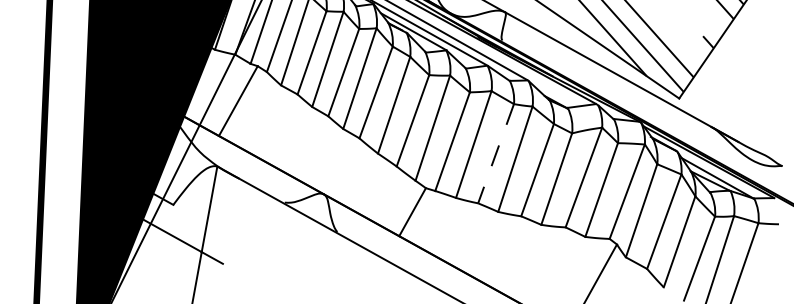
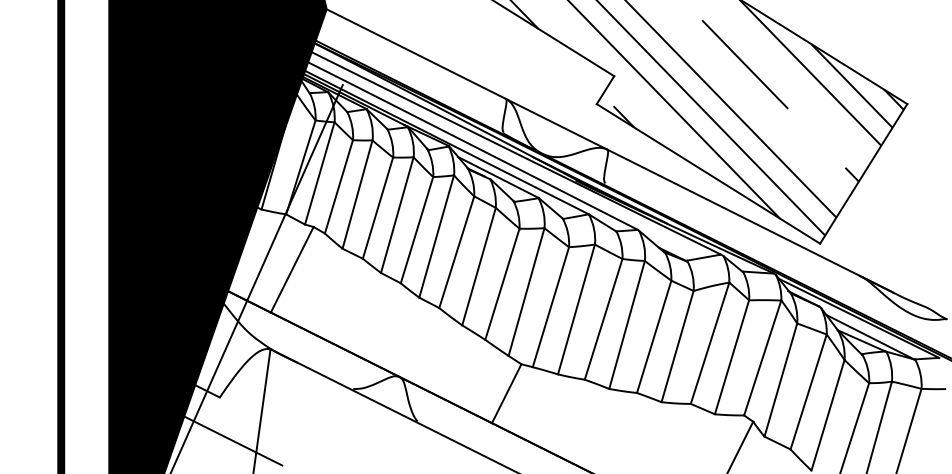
line: (495, 153) -> (603, 319), dashed -> solid

